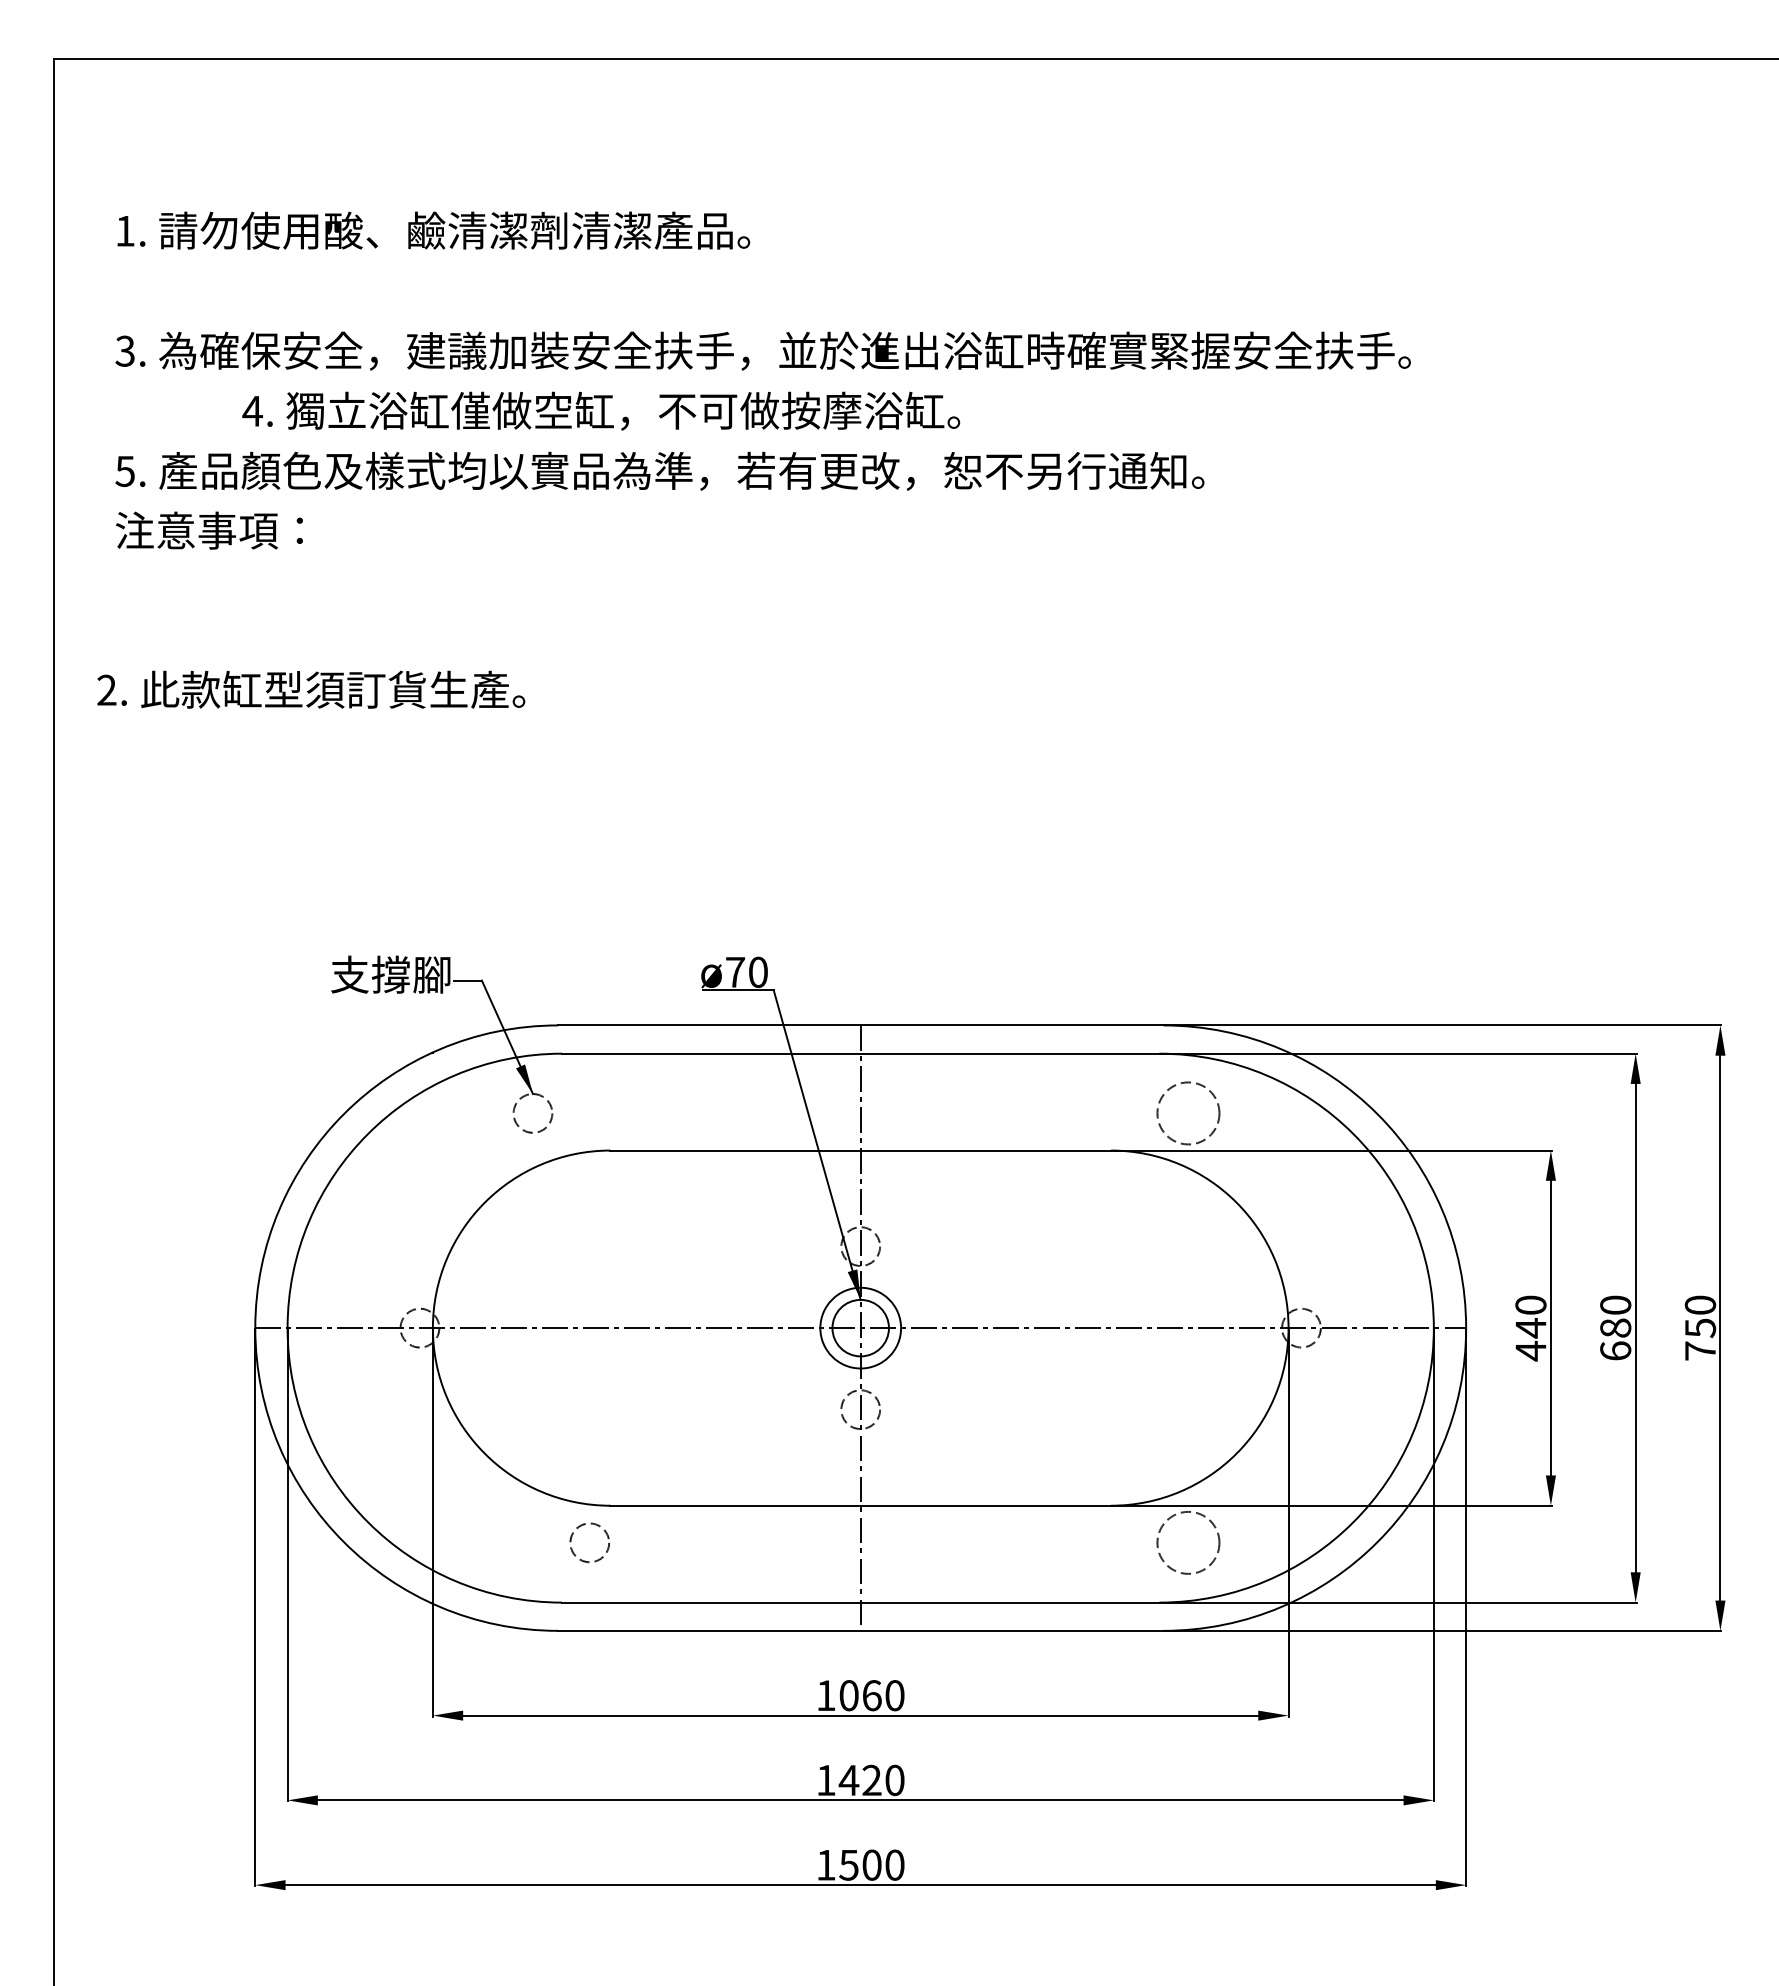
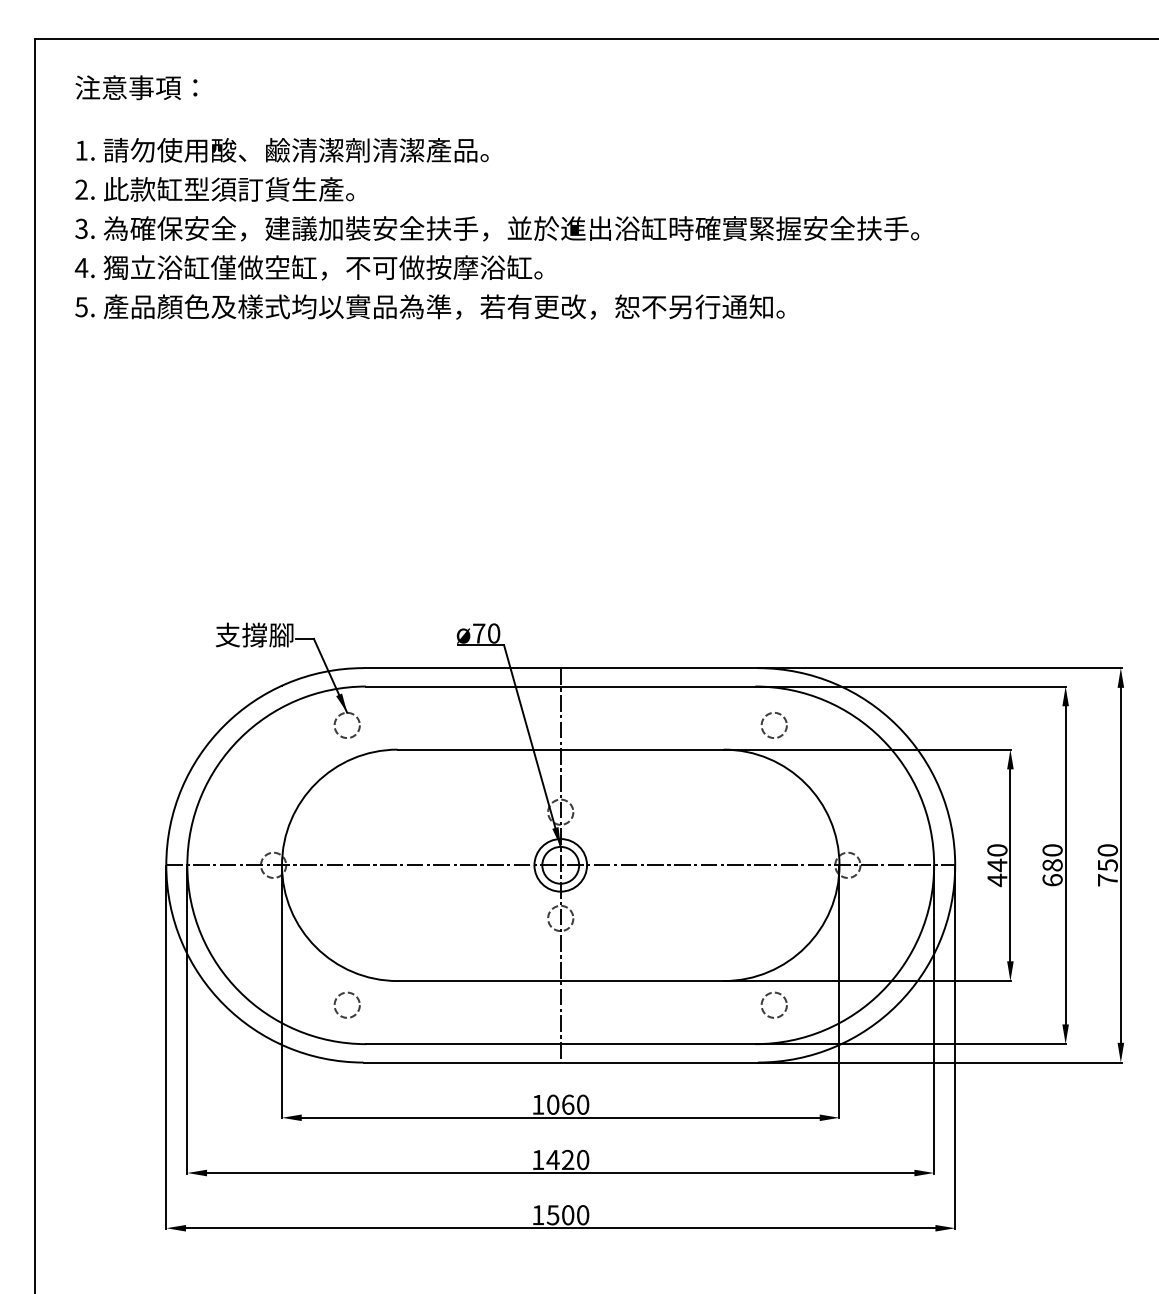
text: (600, 410) -> (308, 267), moved
text: (209, 530) -> (136, 87), moved
text: (310, 689) -> (214, 189), moved
circle: (1187, 1113) -> (773, 725), size x0.62
circle: (588, 1541) -> (346, 1004), moved
circle: (1187, 1541) -> (773, 1004), size x0.62

